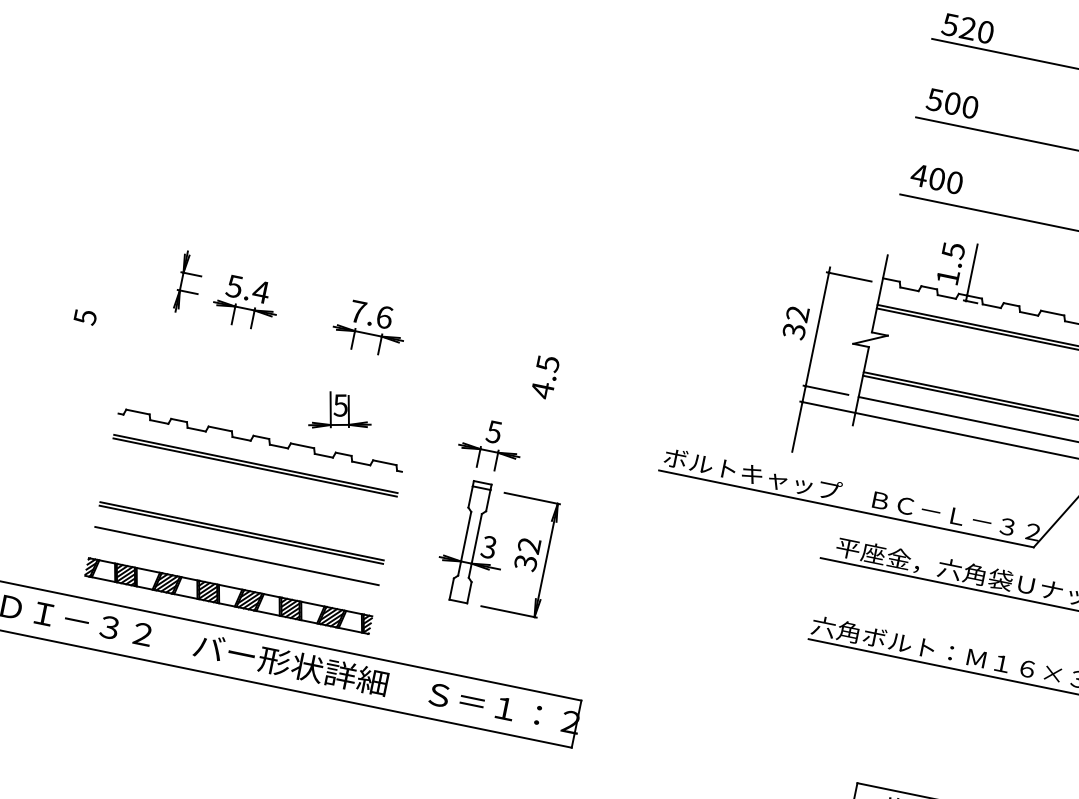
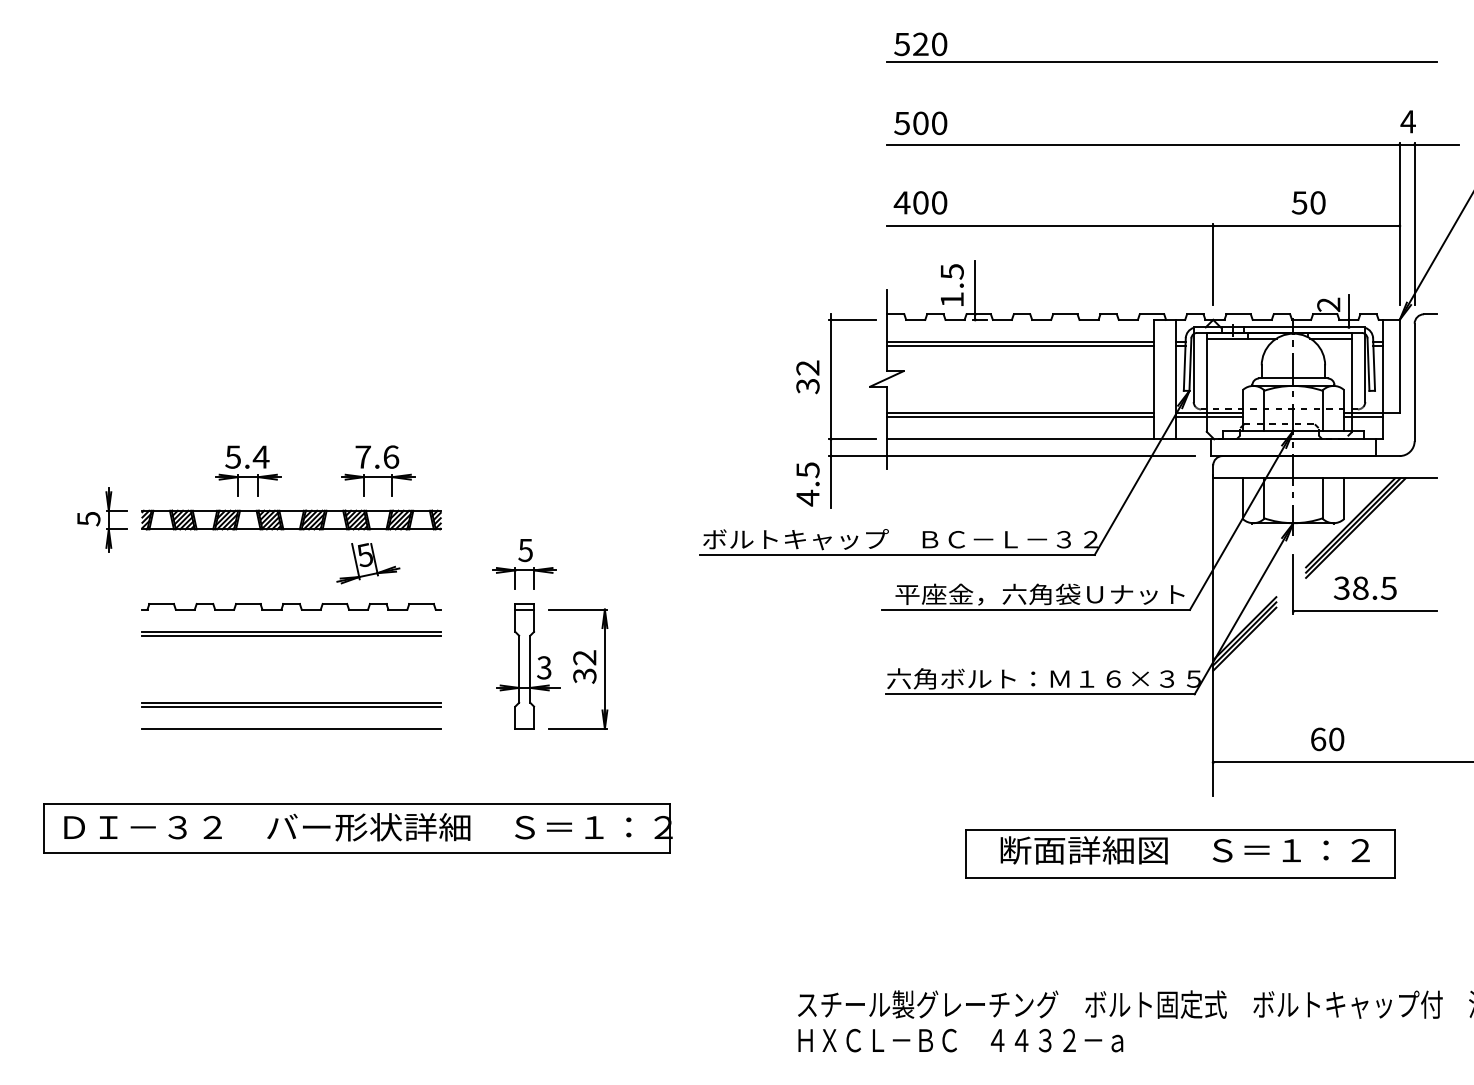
part: (182, 281) -> (109, 519), moved
text: (544, 377) -> (807, 484), moved
part: (228, 595) -> (291, 519), moved

